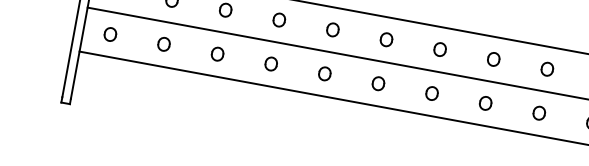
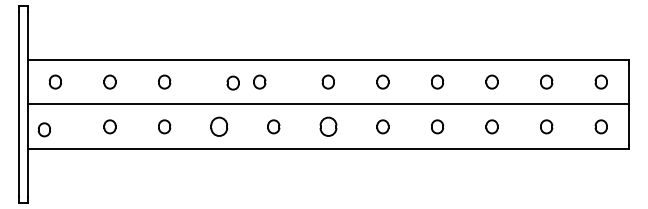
part: (278, 19) -> (232, 82), moved
part: (332, 29) -> (259, 81), moved
part: (109, 33) -> (43, 129), moved
part: (270, 63) -> (218, 126), size x1.4
part: (377, 83) -> (327, 126), size x1.4

